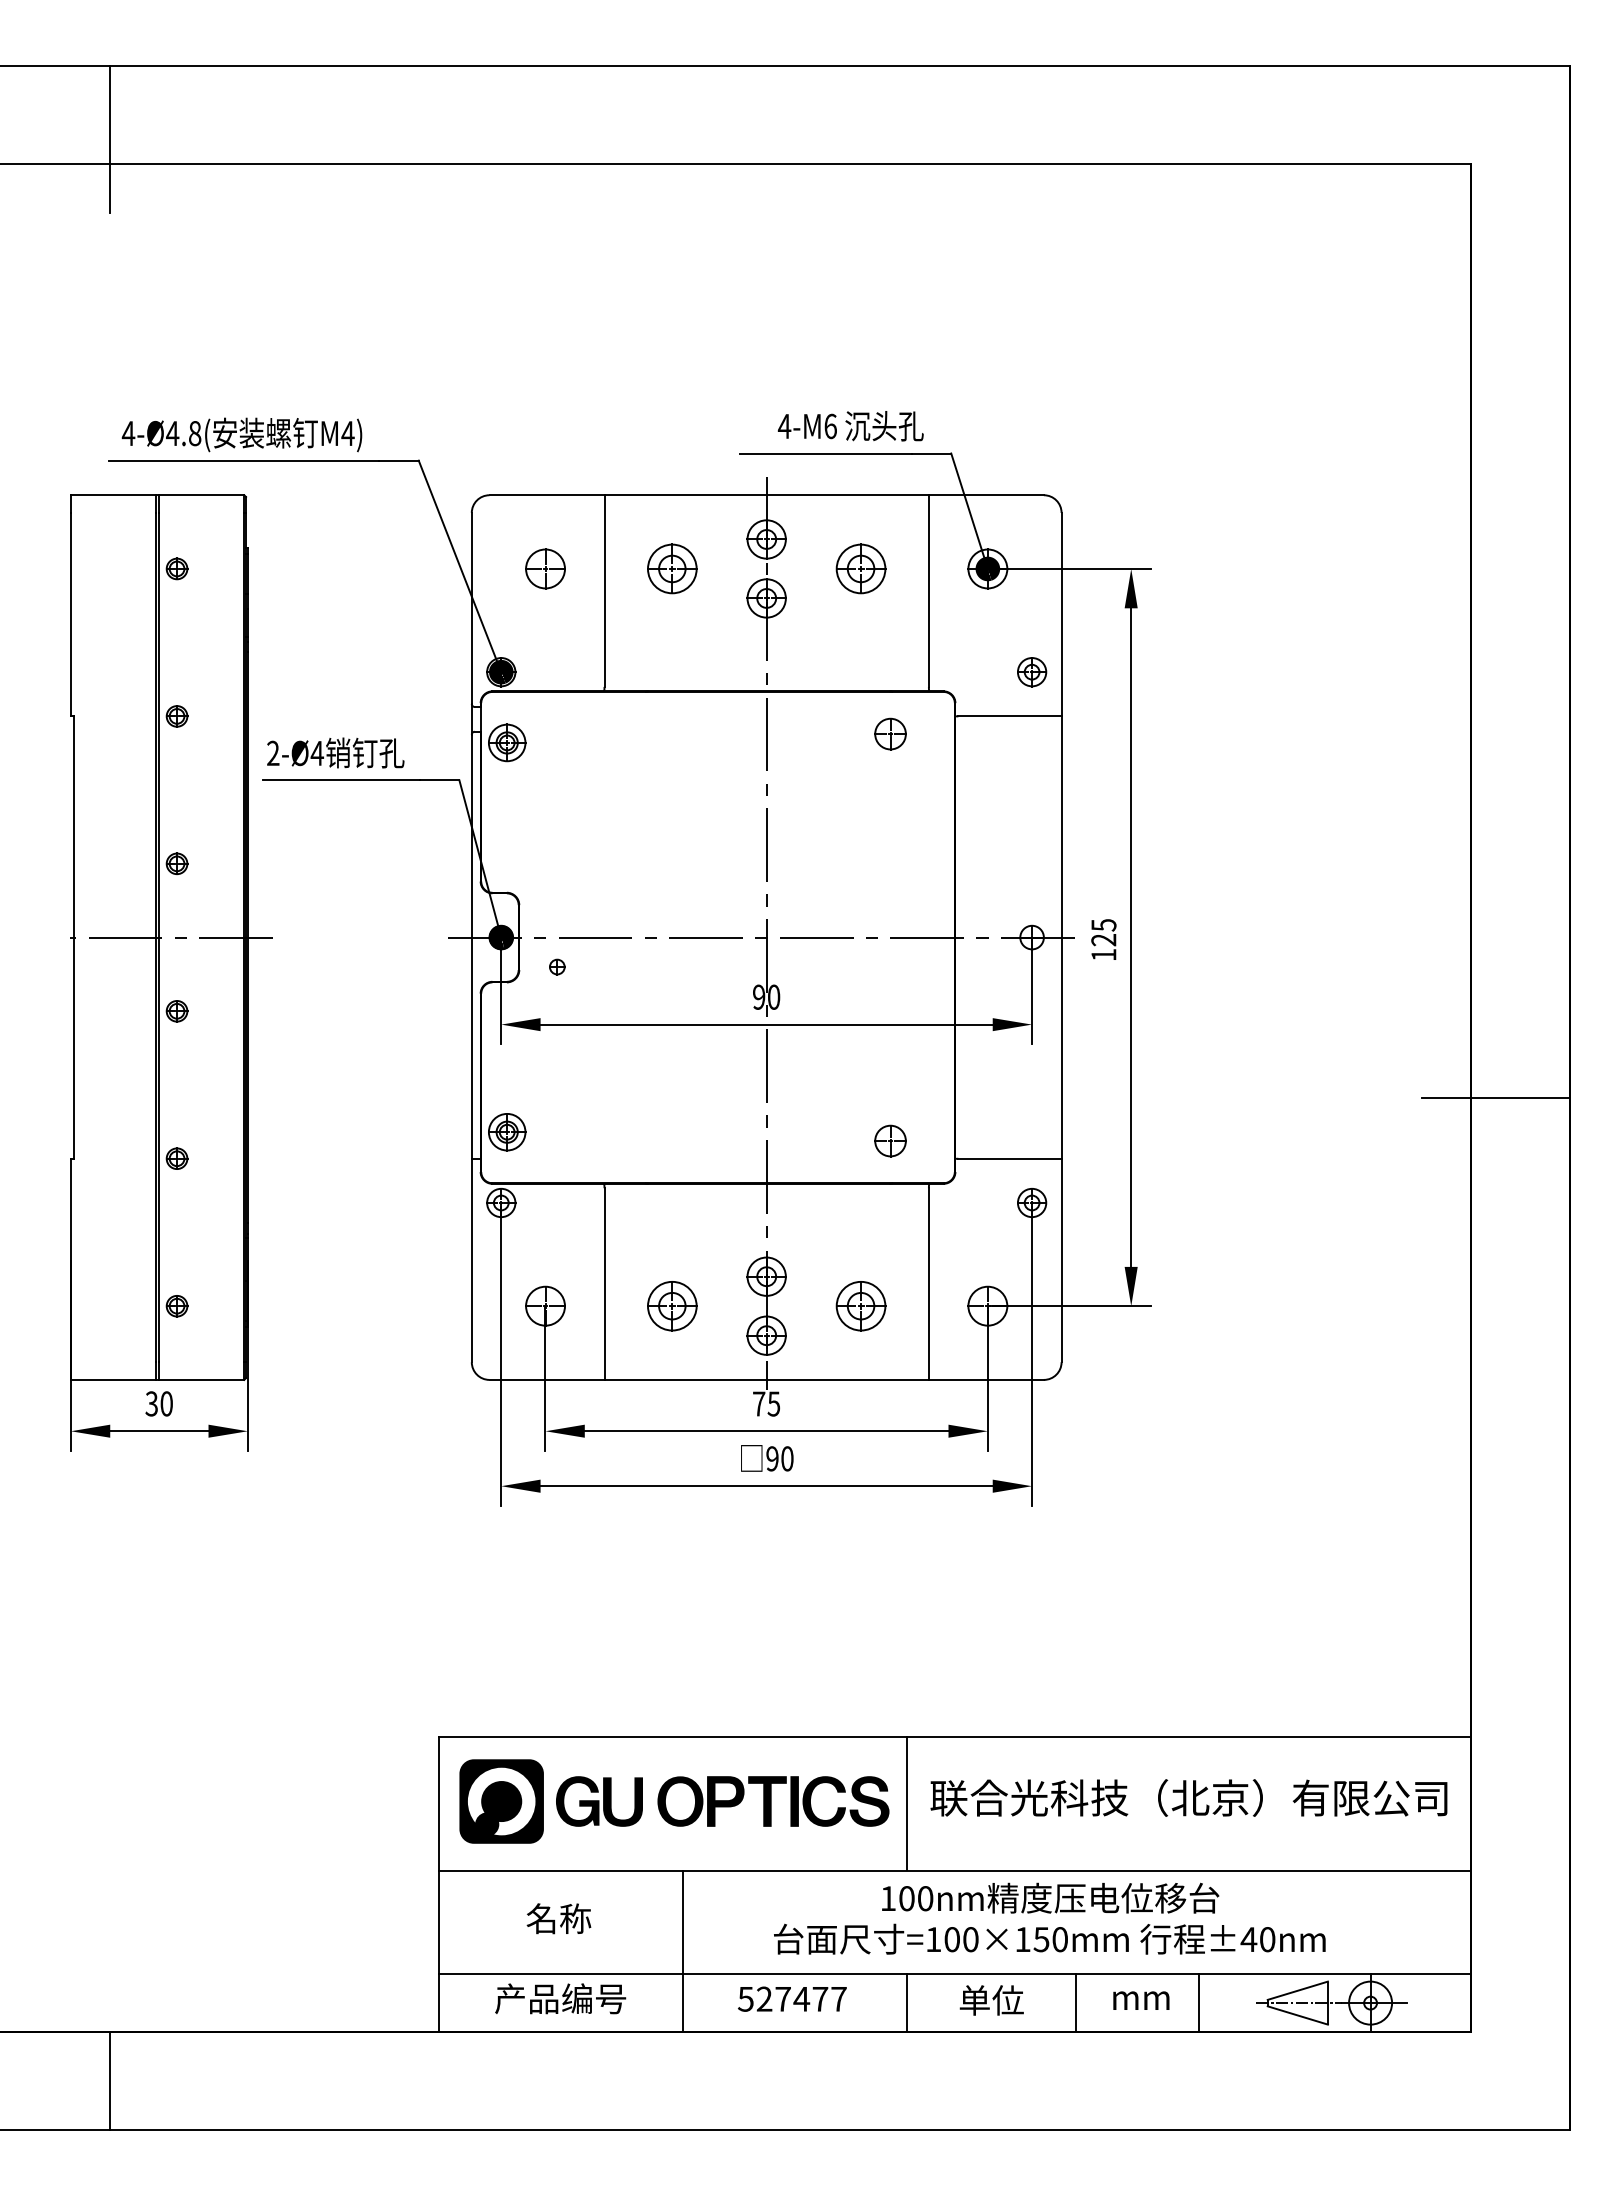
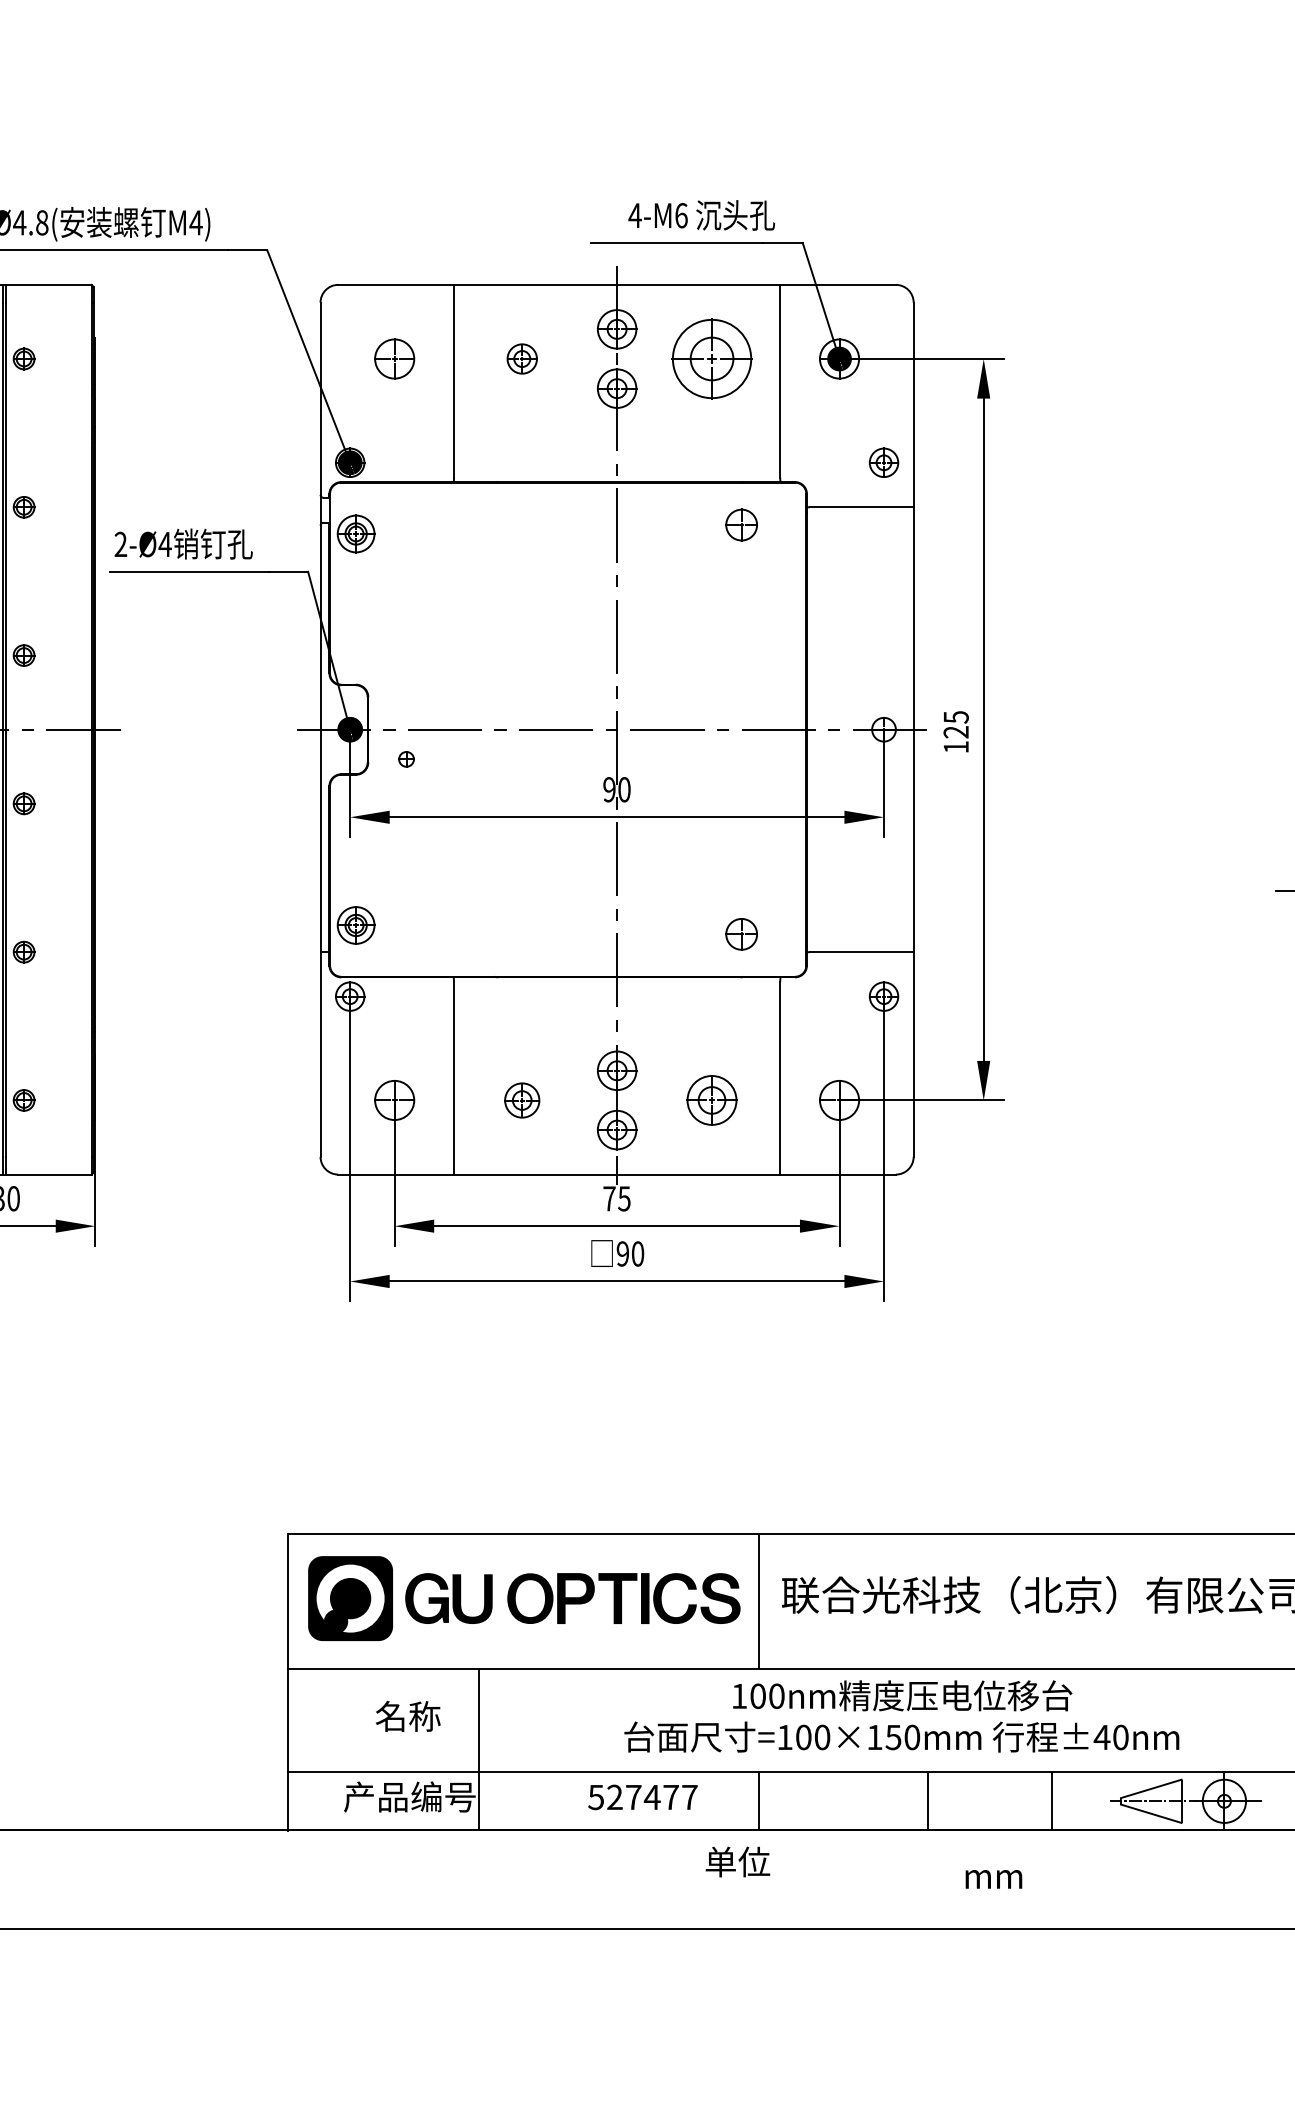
part: (672, 568) -> (522, 358), size x0.6
part: (860, 568) -> (711, 358), size x1.6
part: (672, 1306) -> (522, 1100), size x0.7
line: (682, 1951) -> (479, 1749), moved
text: (991, 2000) -> (737, 1862), moved
text: (1141, 2000) -> (994, 1879), moved

